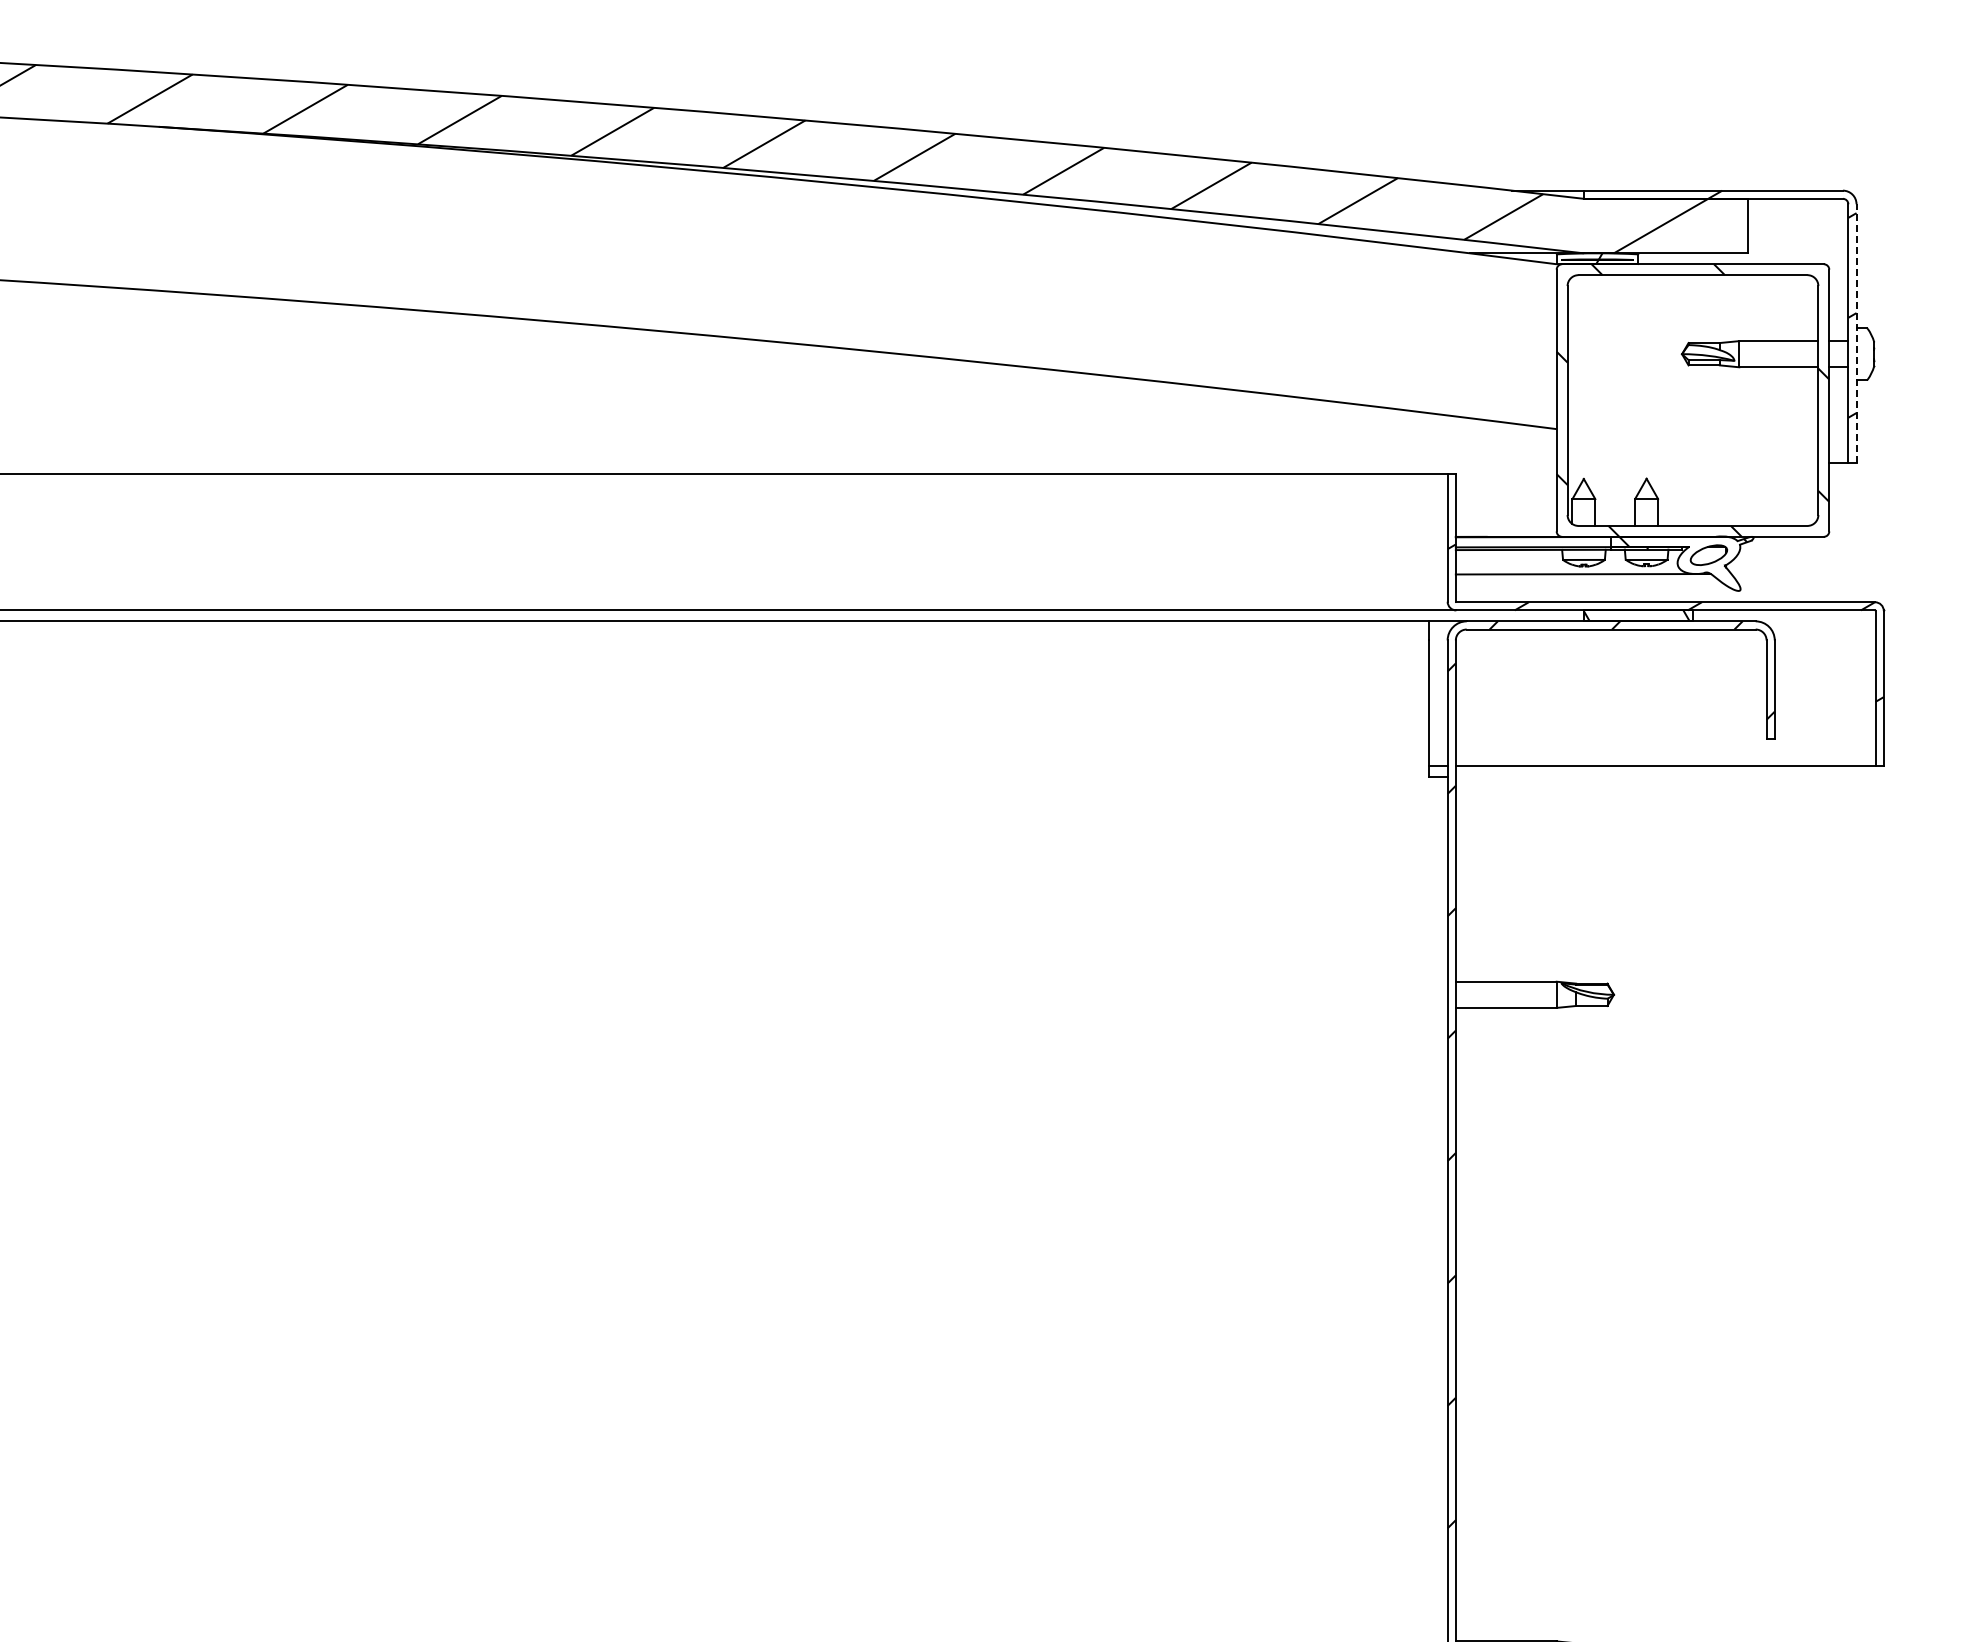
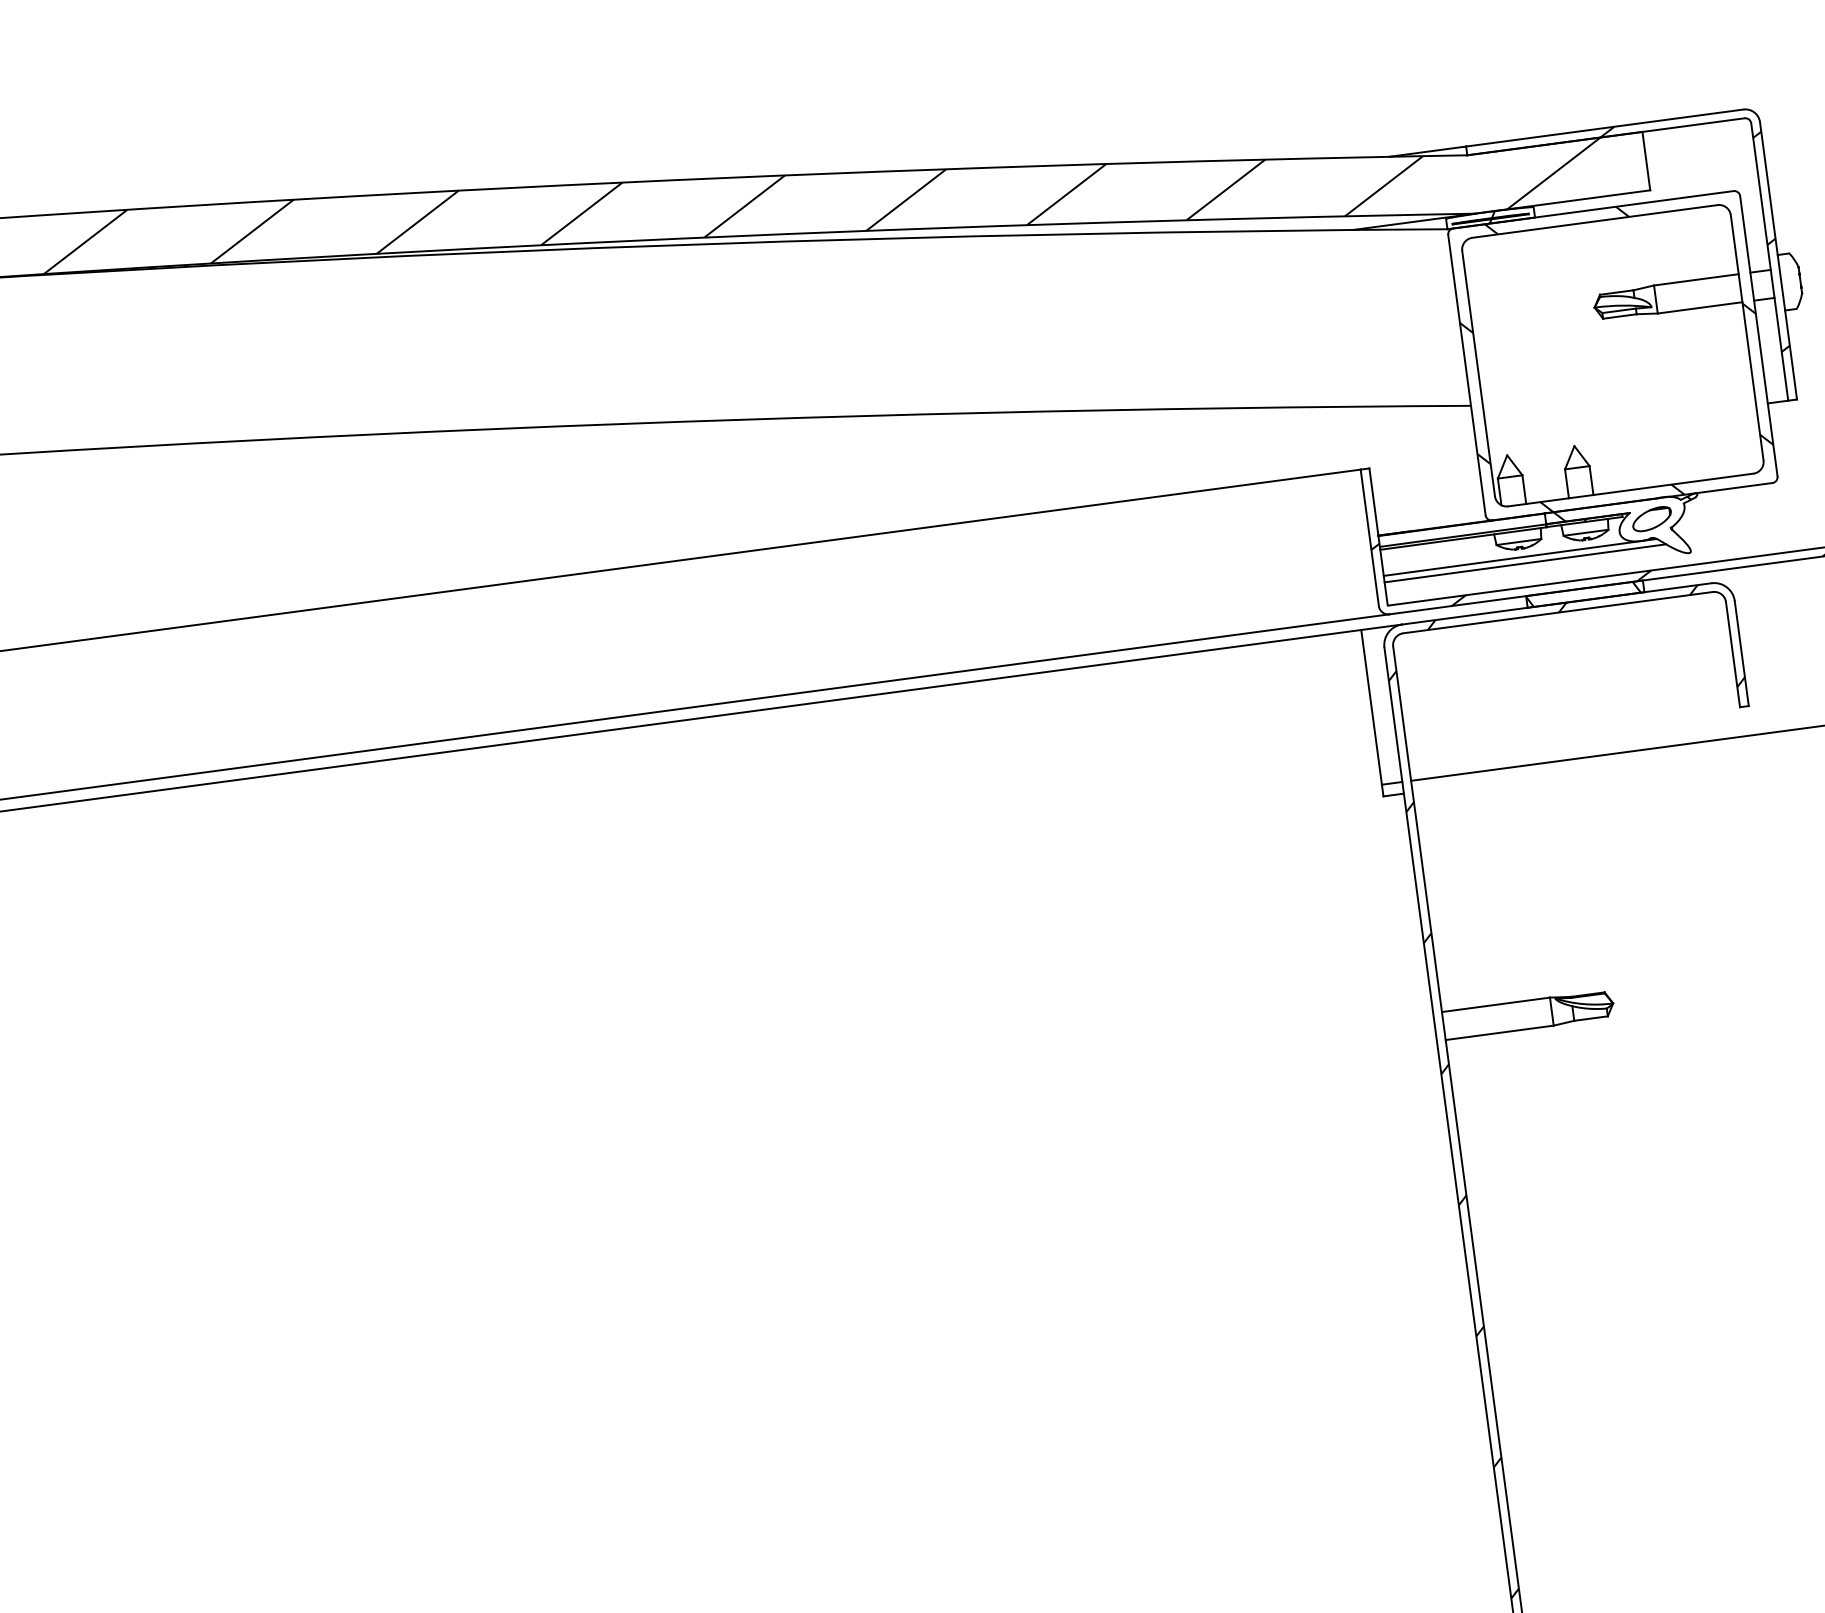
line: (1856, 333) -> (1778, 260), dashed -> solid
line: (1586, 580) -> (1524, 563), added

